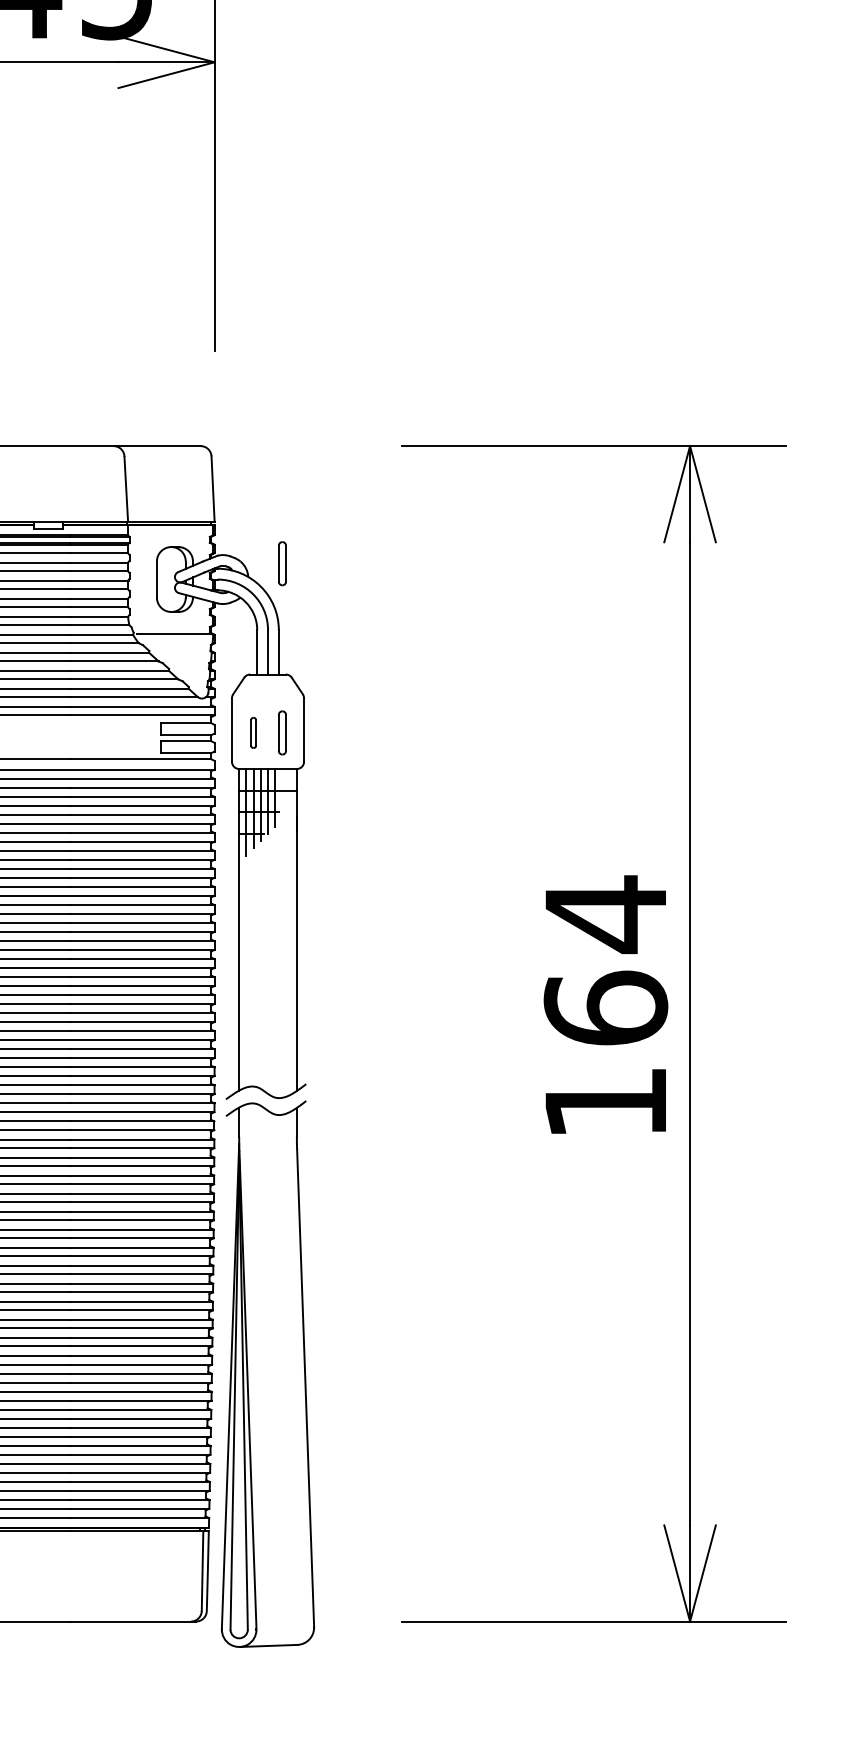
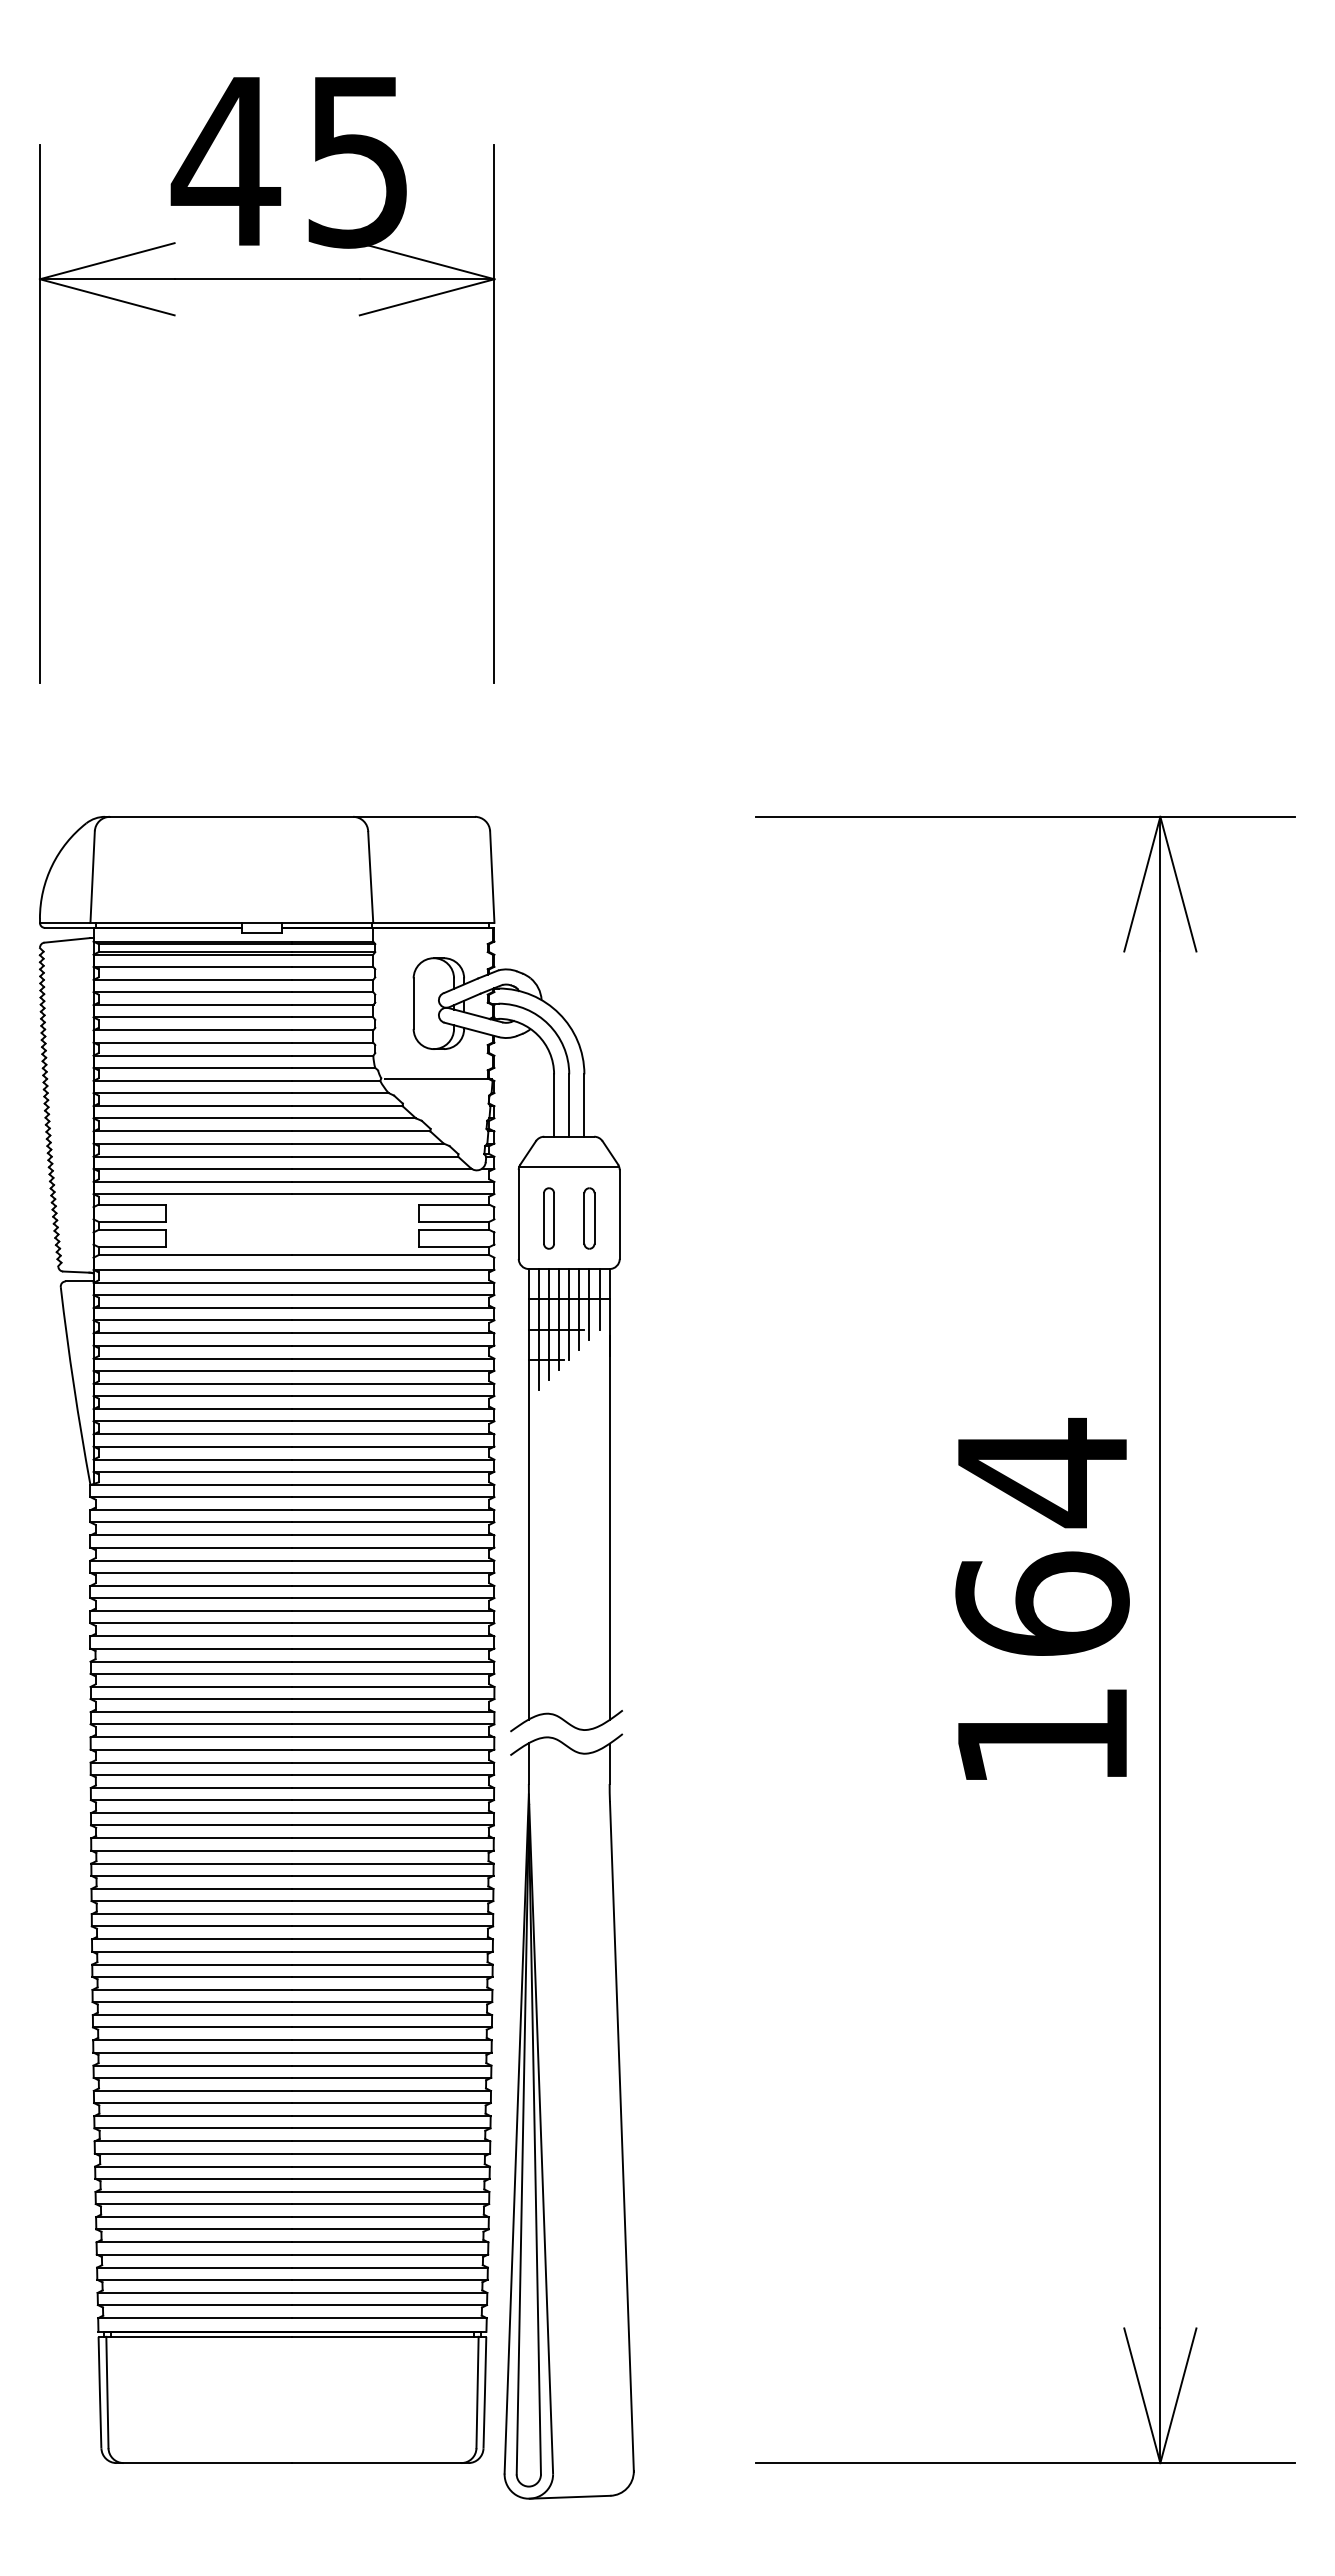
part: (282, 563) -> (589, 981), removed
line: (268, 696) -> (569, 1167), added
part: (253, 732) -> (548, 1218), size x1.43
line: (289, 790) -> (599, 1299), added
line: (282, 794) -> (589, 1304), added

